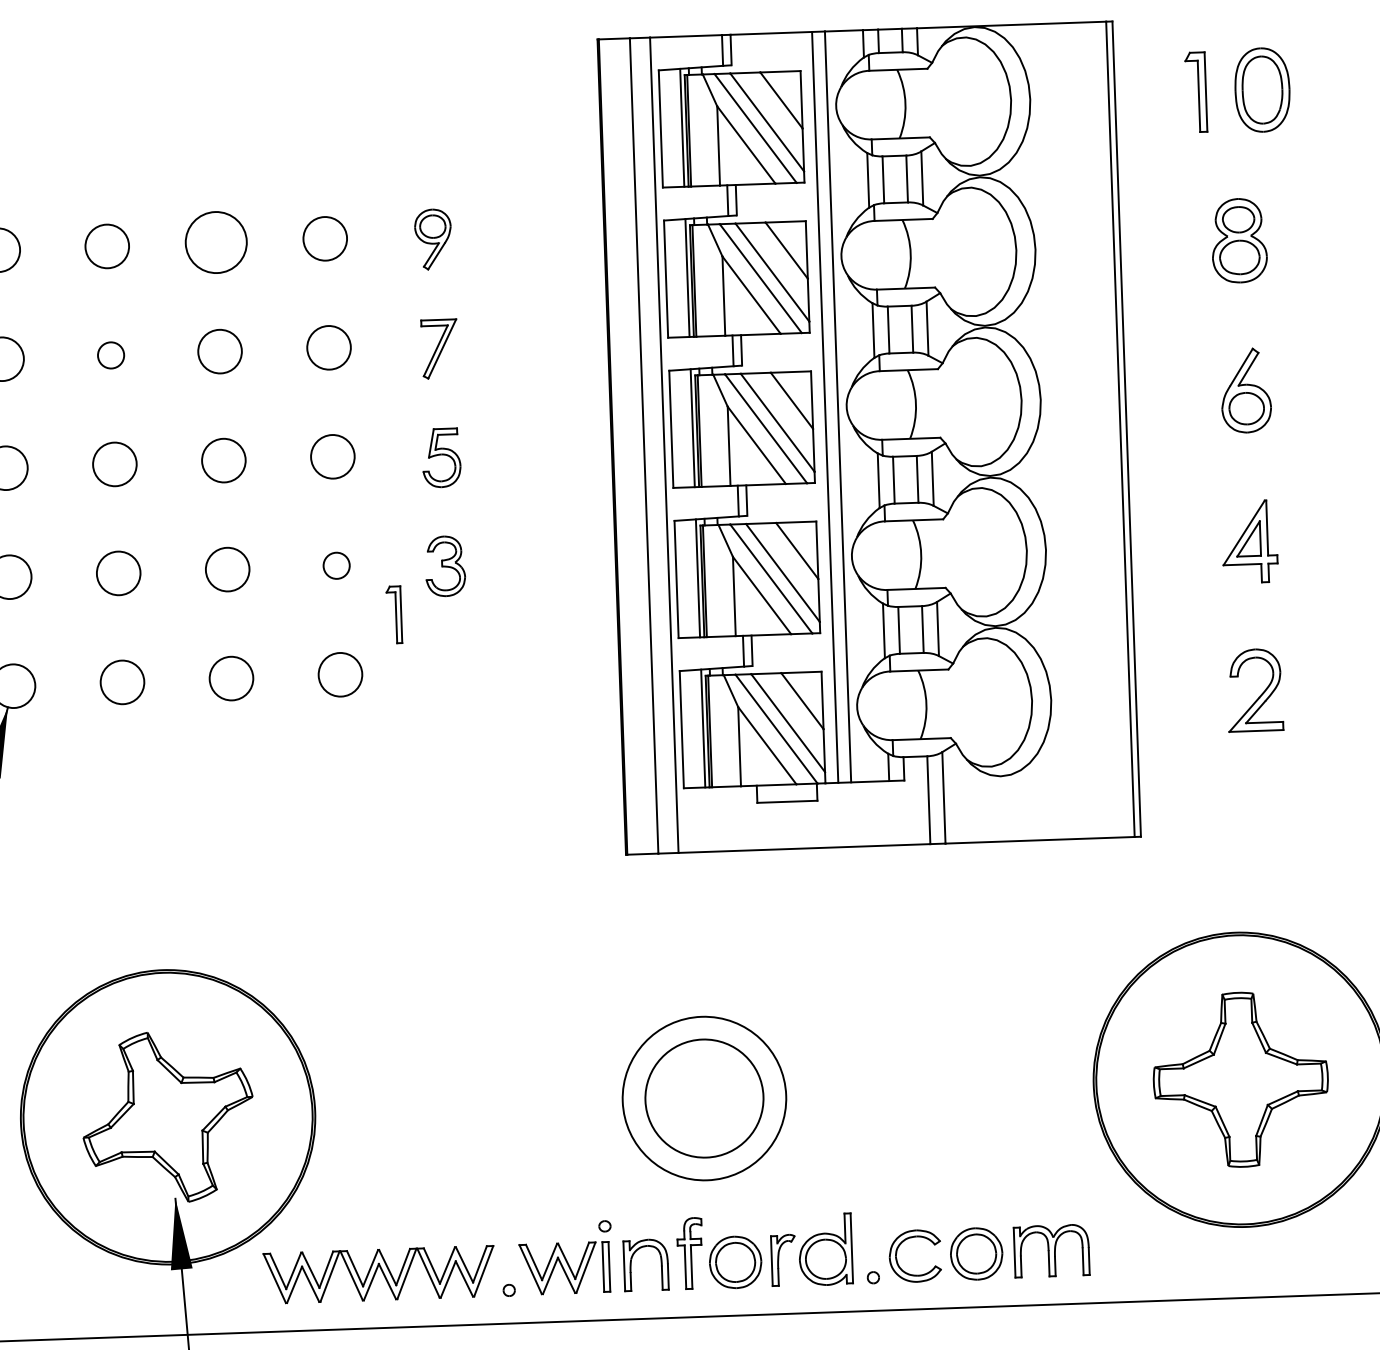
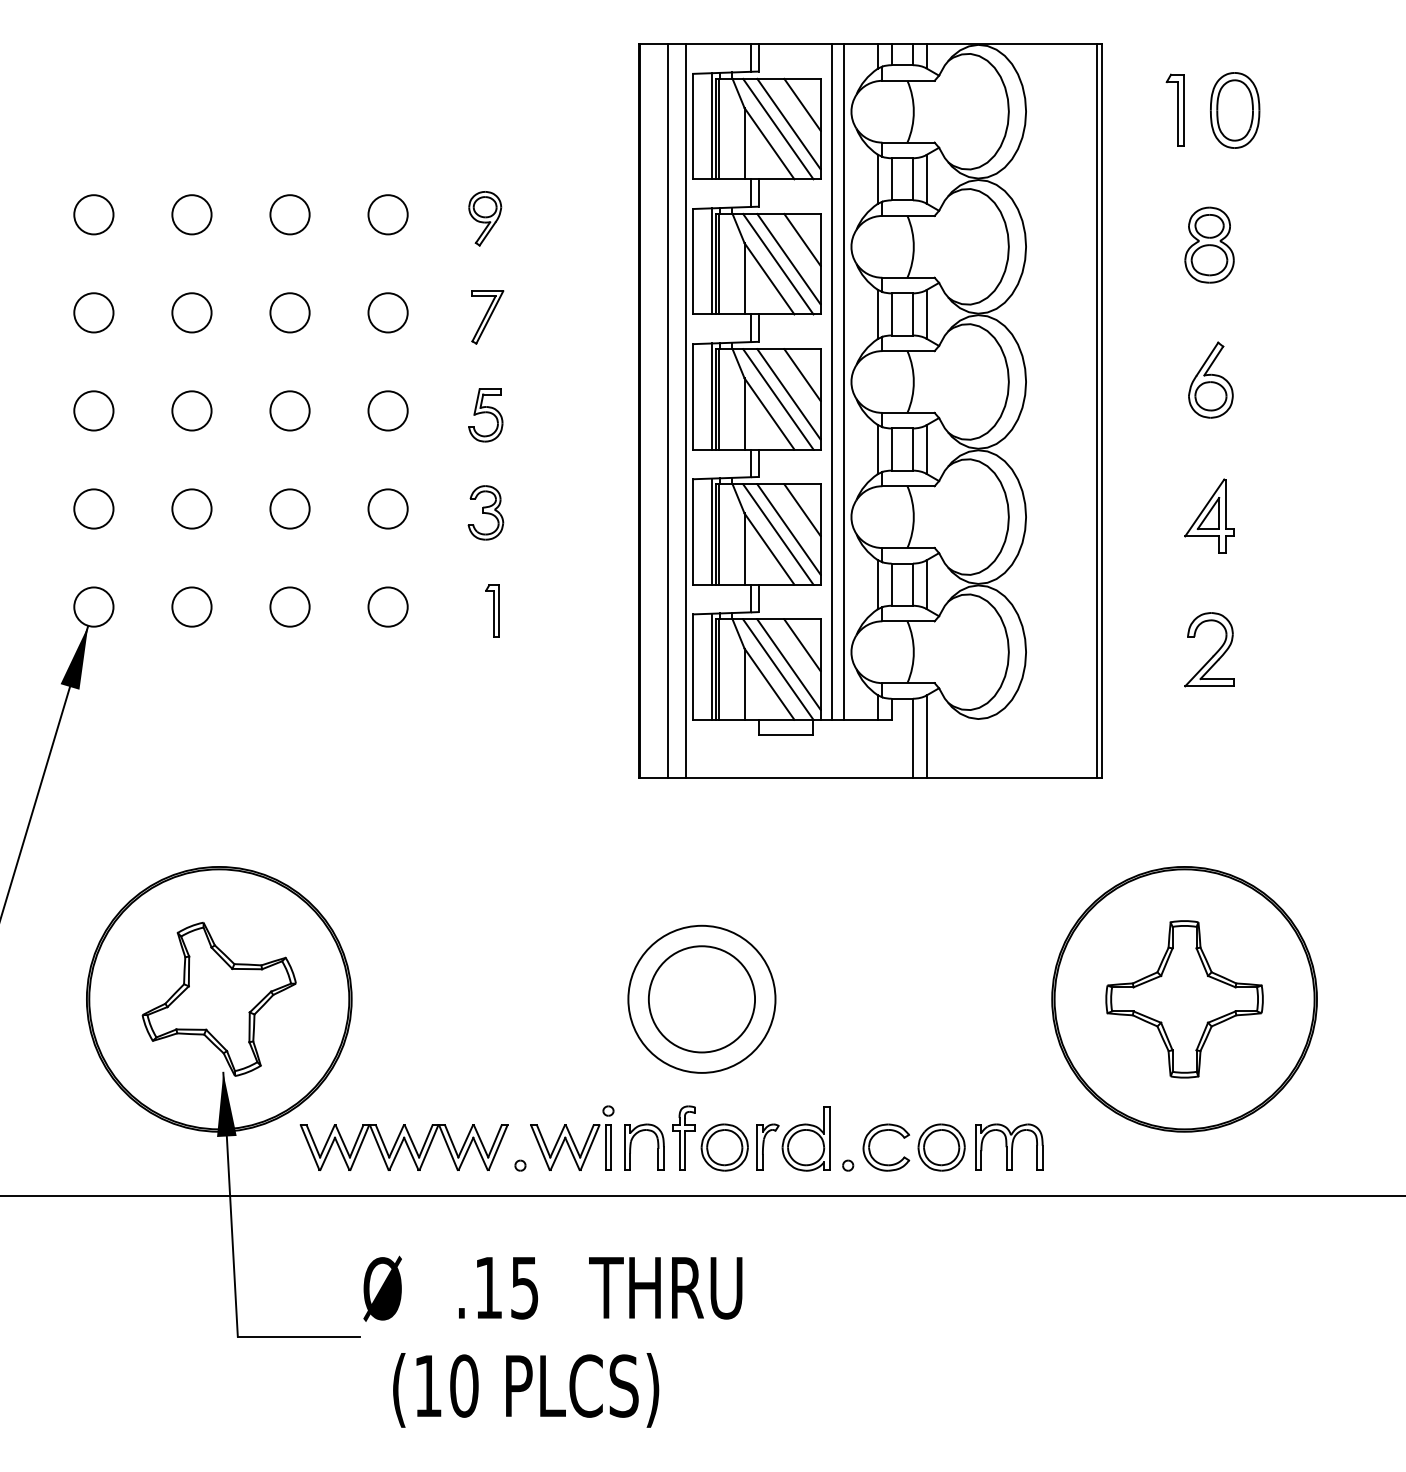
circle: (215, 242) -> (289, 214), size x0.71
circle: (110, 355) -> (191, 312), size x1.67
circle: (335, 565) -> (387, 508), size x1.67
part: (394, 614) -> (492, 610), moved

